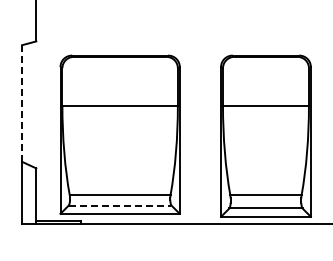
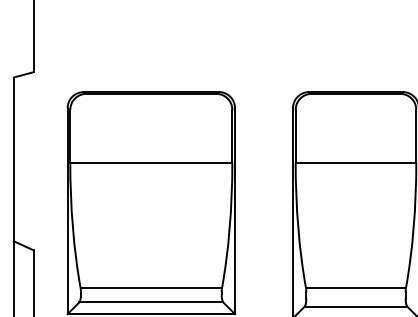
line: (22, 103) -> (14, 159), dashed -> solid
line: (120, 205) -> (151, 302), dashed -> solid

